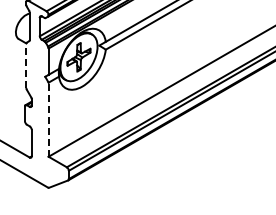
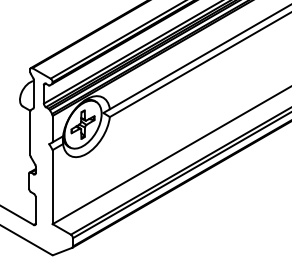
line: (26, 65) -> (30, 132), dashed -> solid
line: (48, 119) -> (52, 186), dashed -> solid

